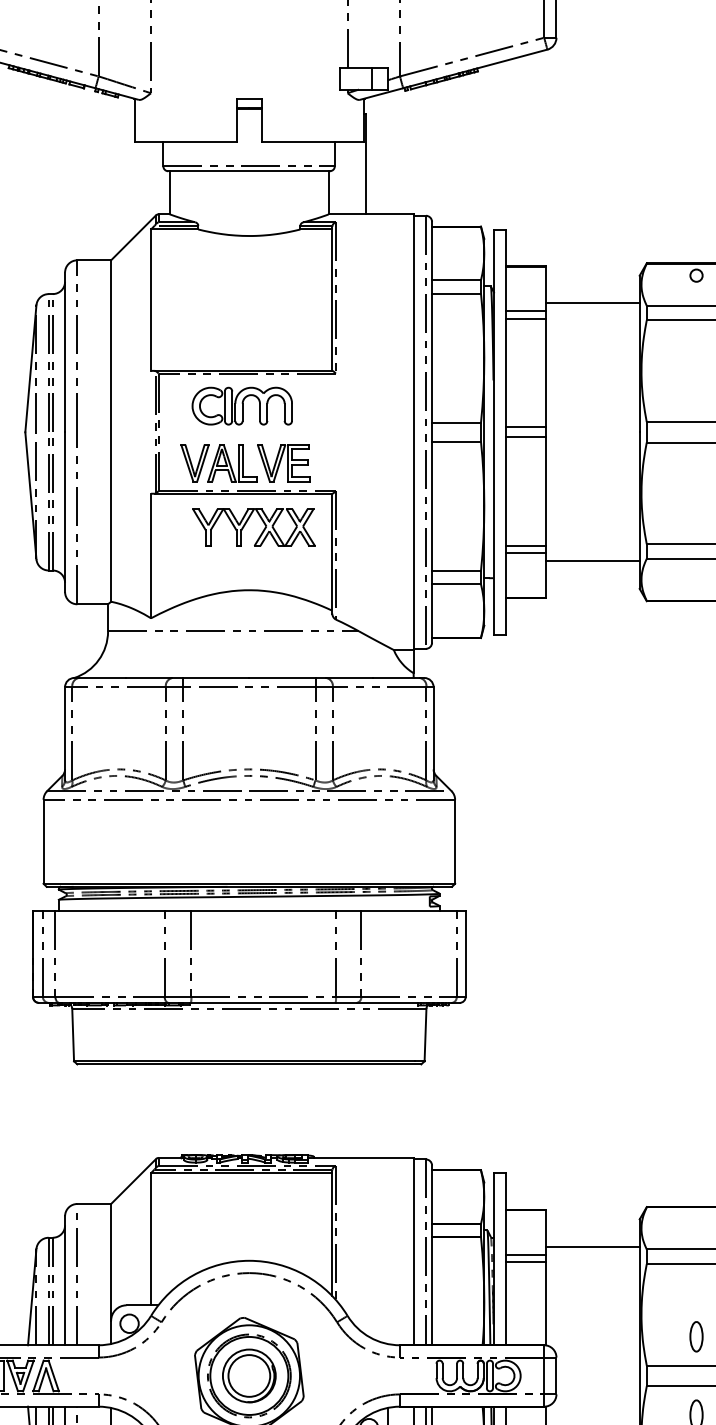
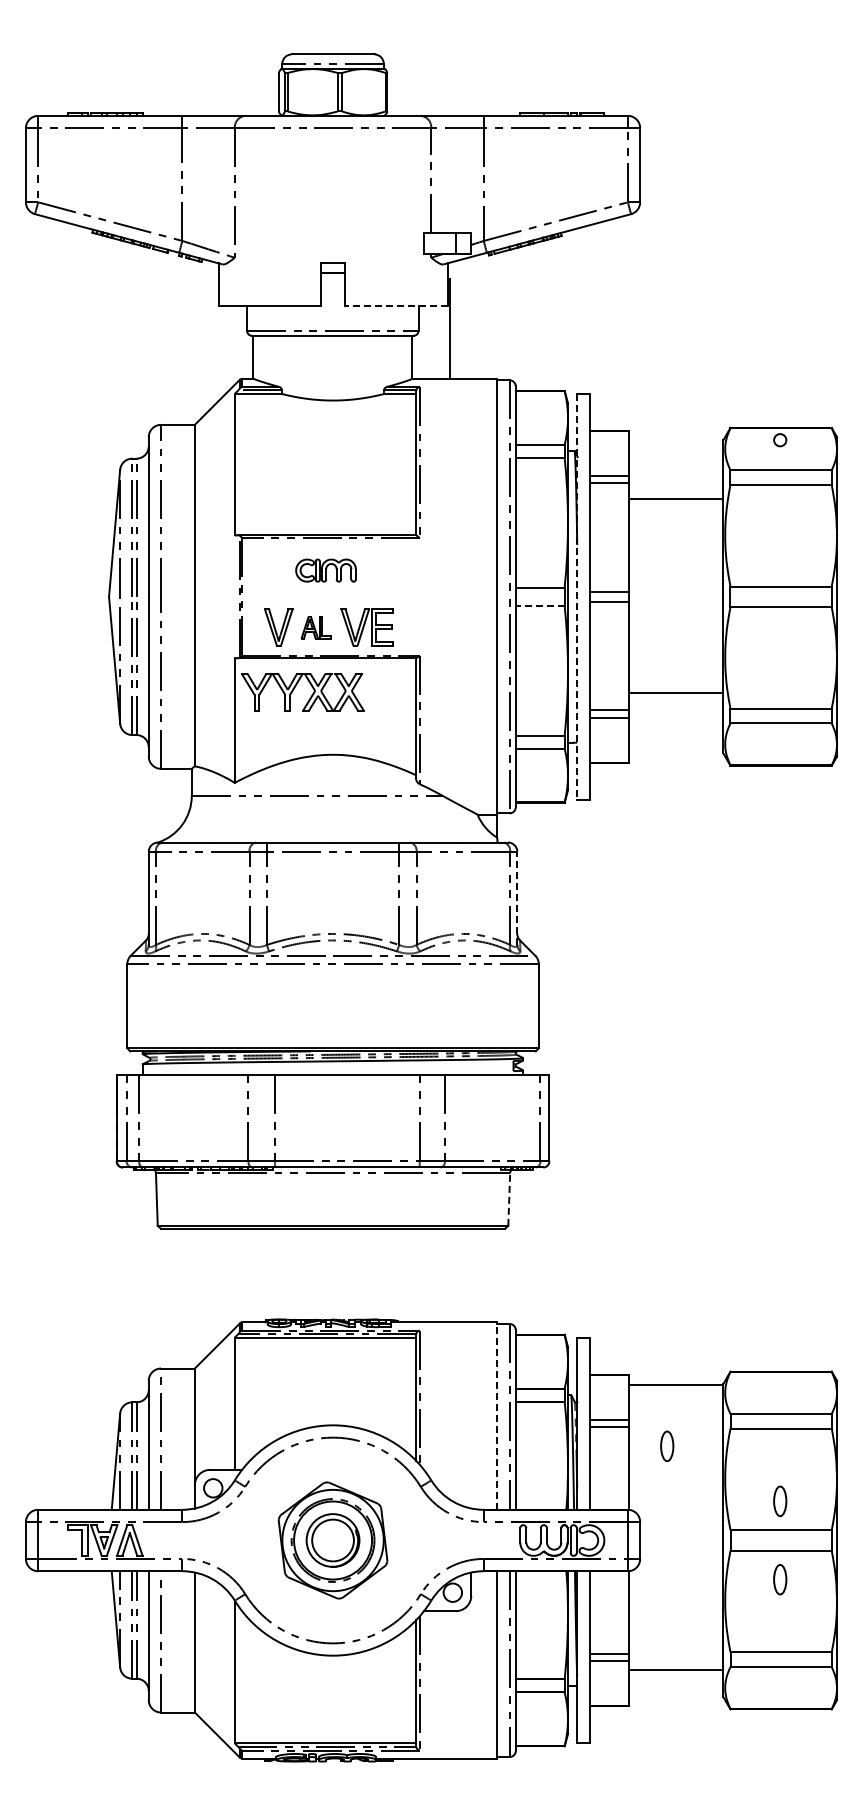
line: (312, 141) -> (396, 306), solid -> dashed
line: (592, 302) -> (676, 498), moved
part: (241, 405) -> (325, 570), size x0.6
line: (493, 431) -> (577, 596), solid -> dashed
line: (455, 441) -> (539, 606), solid -> dashed
part: (231, 462) -> (315, 627), size x0.6
part: (247, 521) -> (296, 686), moved
line: (592, 560) -> (676, 692), moved
line: (433, 733) -> (517, 898), solid -> dashed
line: (425, 1034) -> (509, 1199), solid -> dashed
line: (592, 1246) -> (676, 1384), moved
line: (413, 1251) -> (497, 1416), solid -> dashed
part: (583, 1280) -> (667, 1445), added

